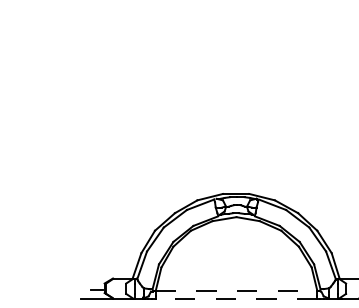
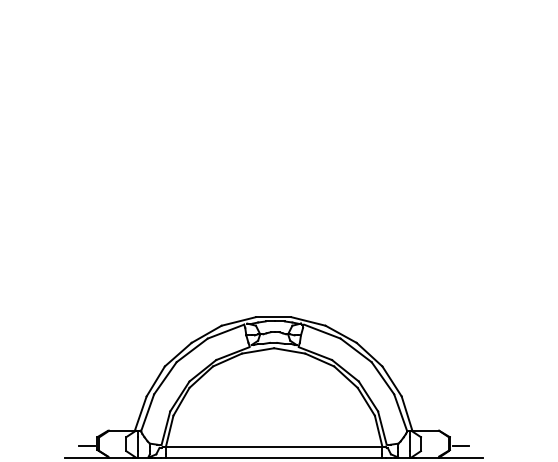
line: (236, 290) -> (274, 446), dashed -> solid
line: (236, 298) -> (273, 457), dashed -> solid

